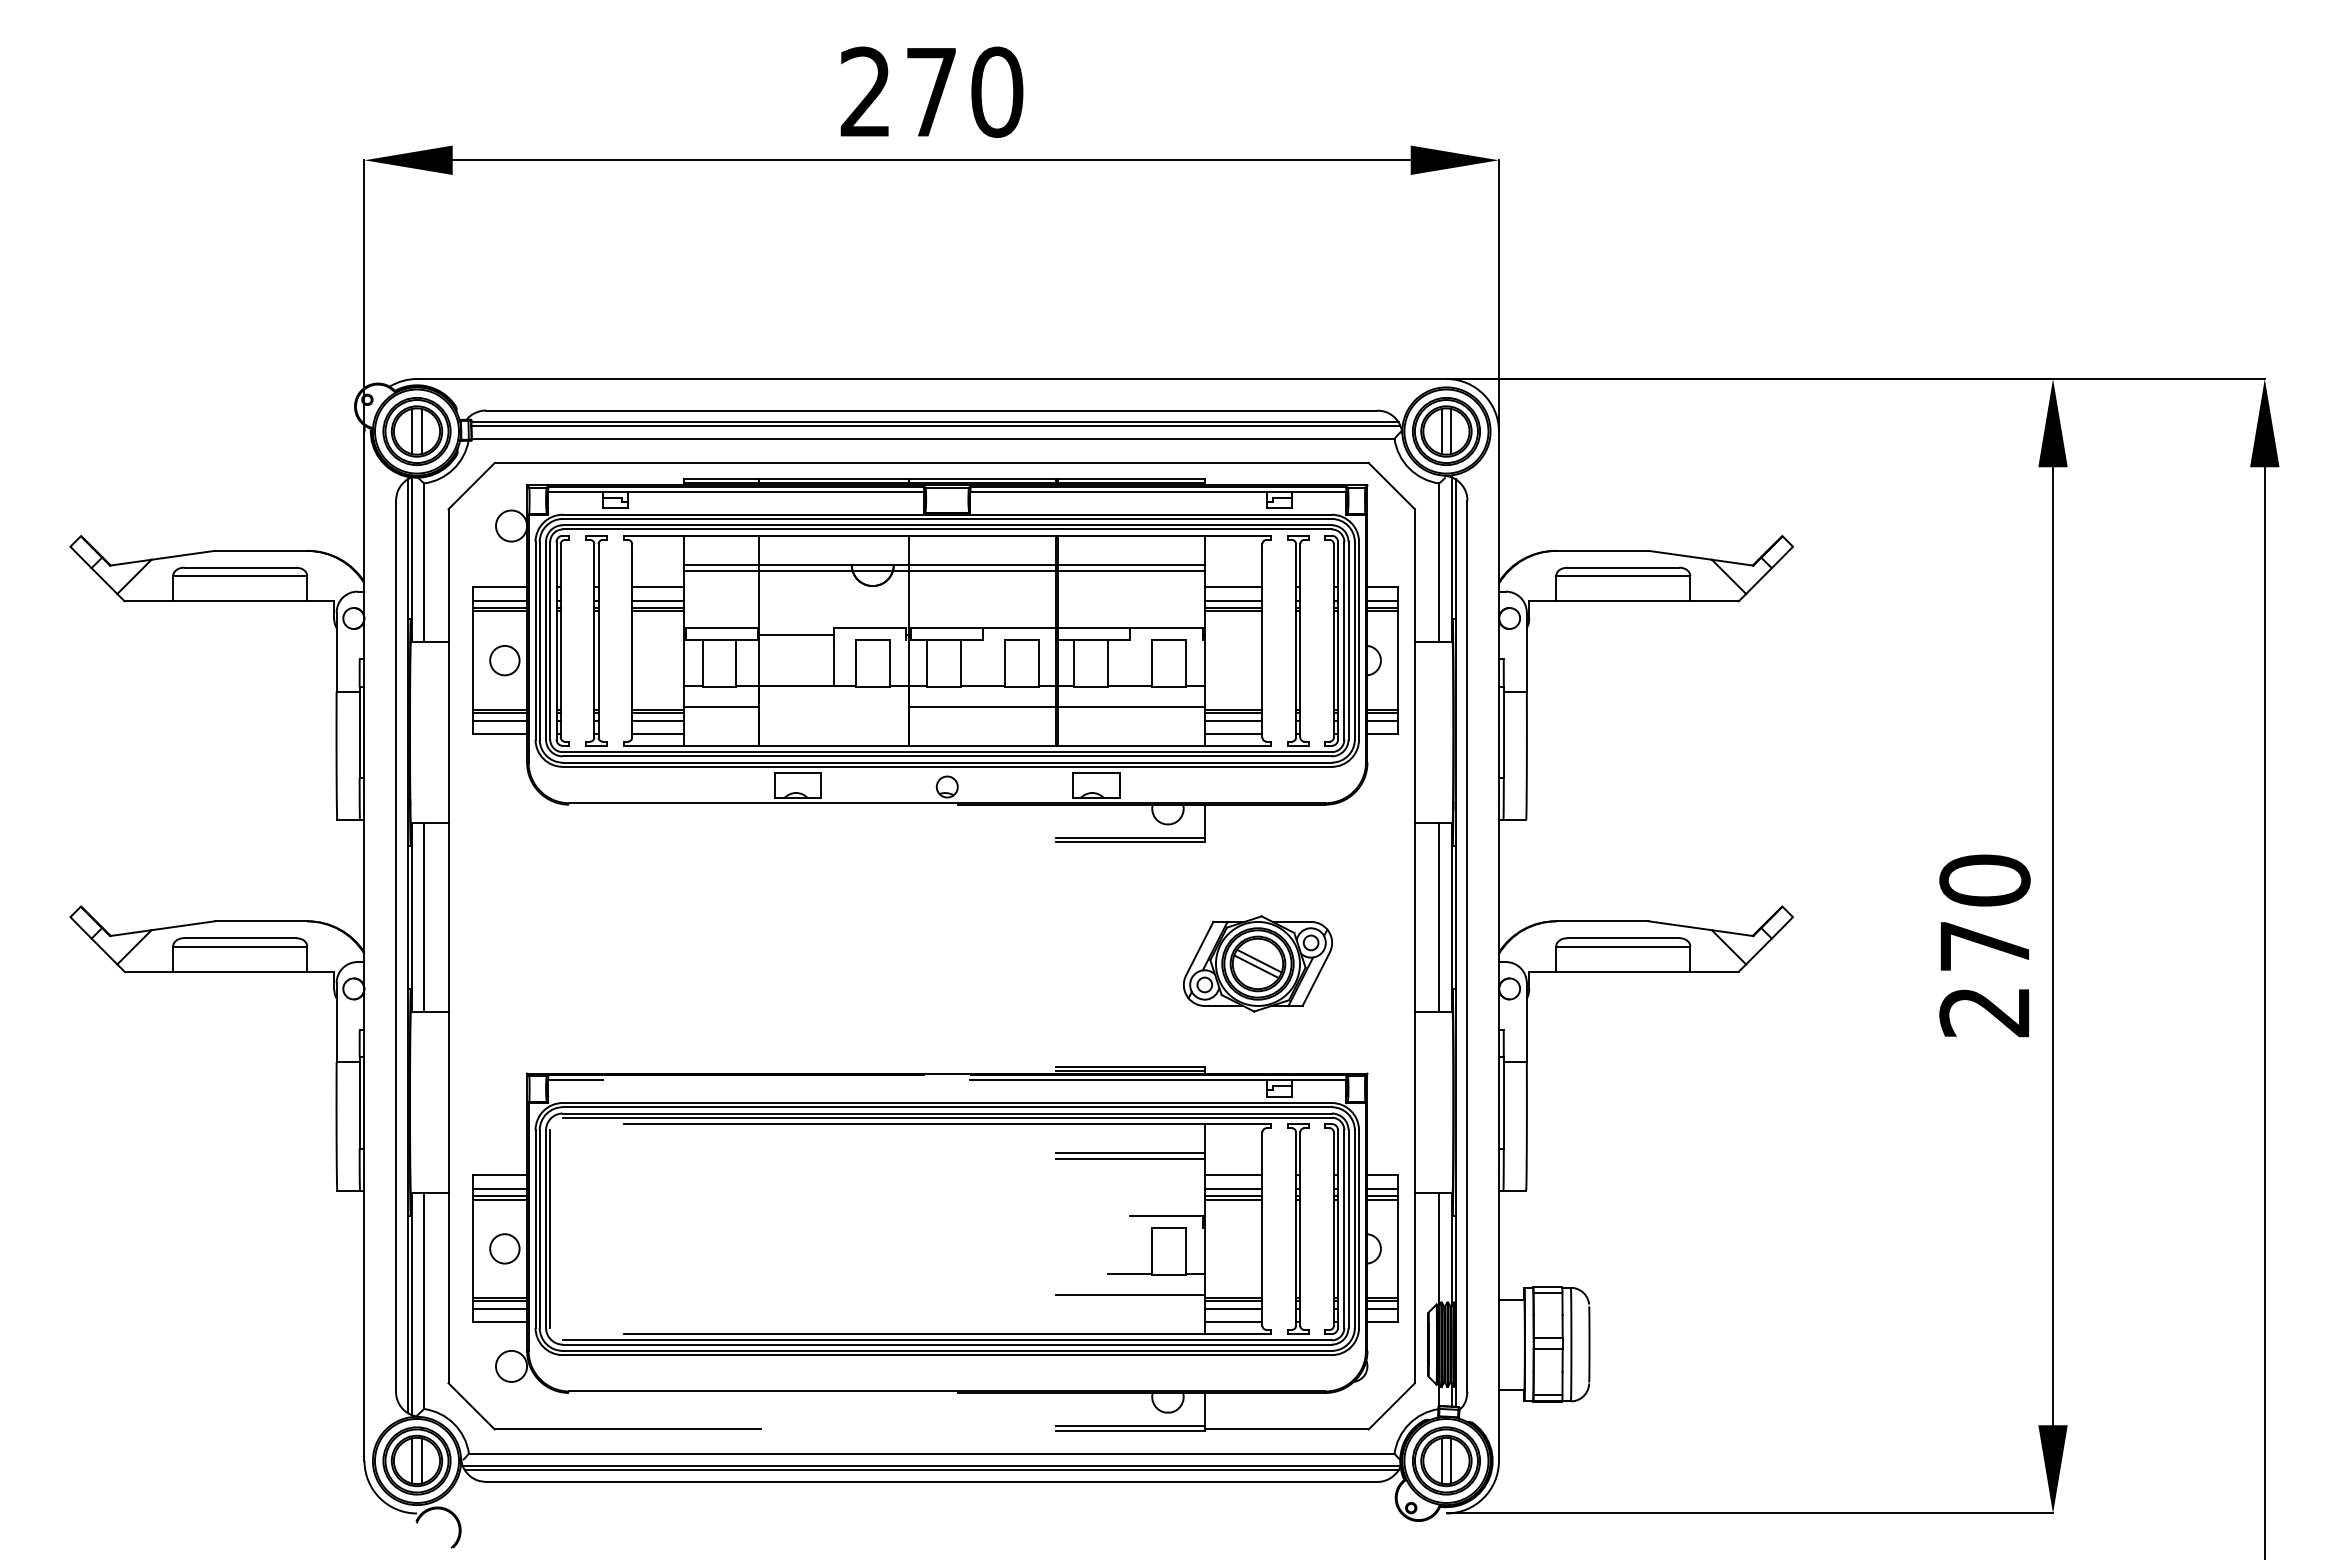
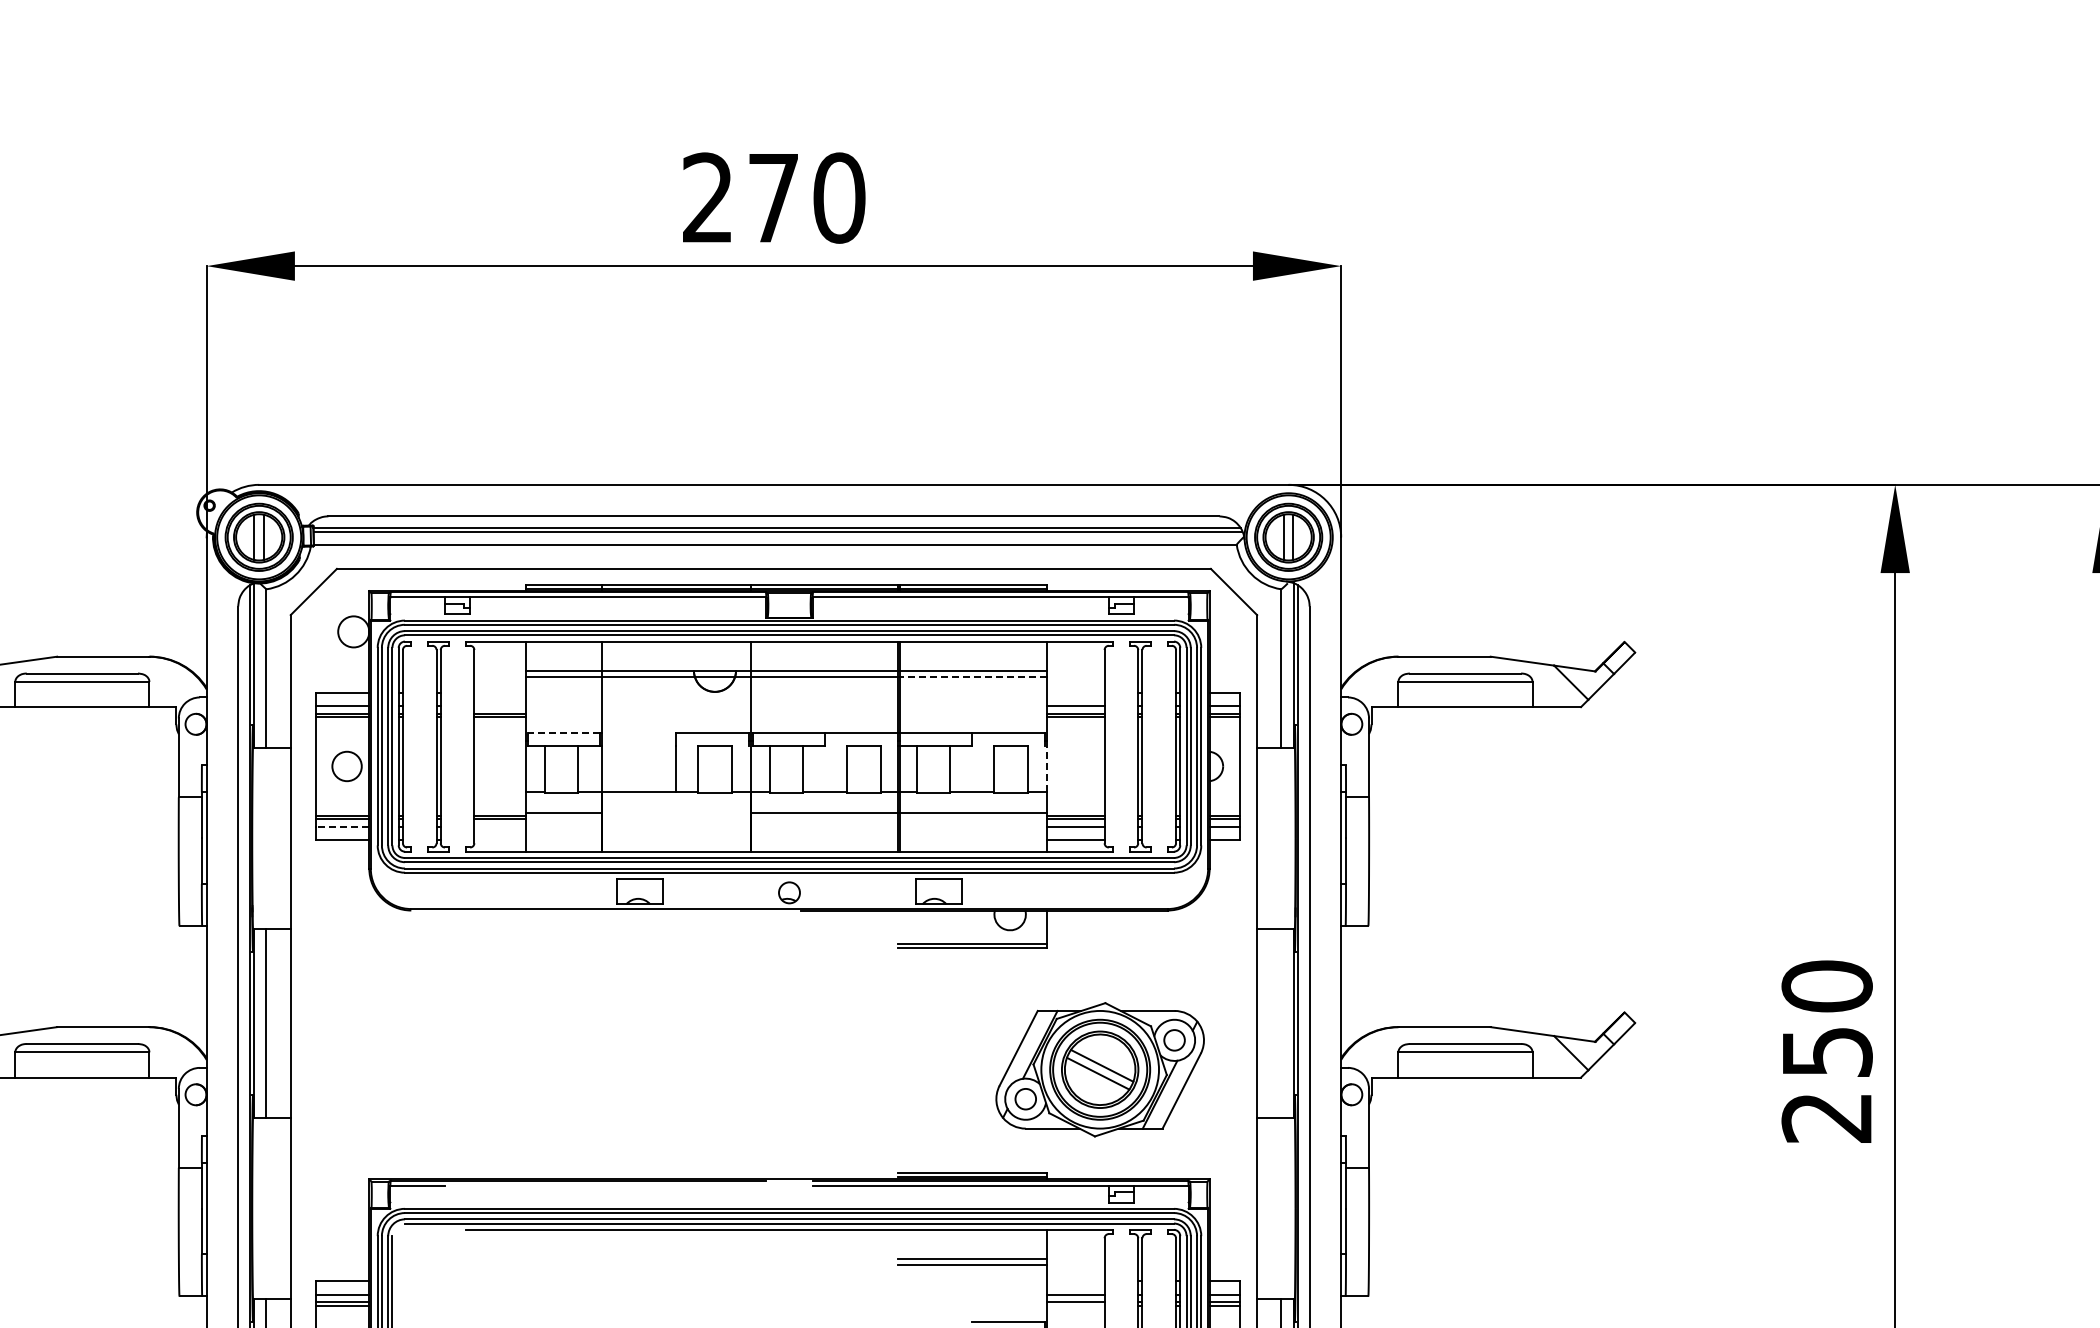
line: (1130, 570) -> (972, 676), solid -> dashed
line: (657, 587) -> (499, 693), removed
line: (1233, 587) -> (1075, 693), removed
line: (657, 600) -> (499, 706), removed
line: (721, 627) -> (563, 733), solid -> dashed
line: (796, 635) -> (638, 741), removed
line: (1204, 661) -> (1046, 767), solid -> dashed
line: (500, 720) -> (342, 826), solid -> dashed
line: (657, 720) -> (499, 826), removed
line: (657, 734) -> (499, 840), removed
line: (1439, 917) -> (1281, 1023), removed
text: (1985, 946) -> (1827, 1052), 270 -> 250
part: (1257, 963) -> (1099, 1069), size x1.4
line: (1233, 1175) -> (1075, 1281), removed
line: (1233, 1199) -> (1075, 1305), removed

